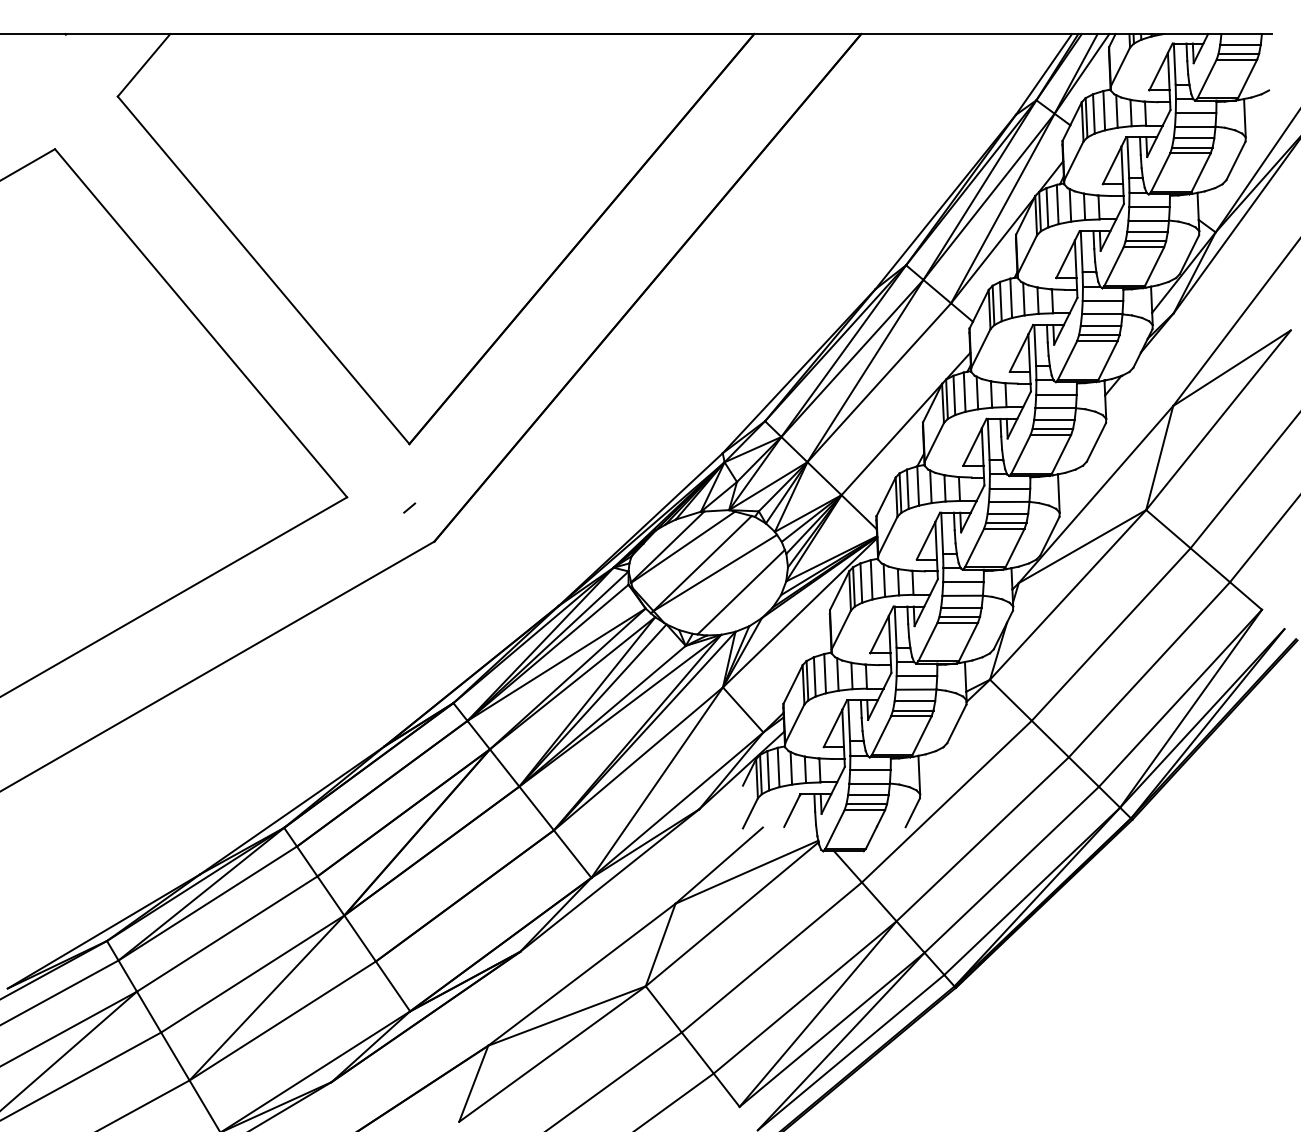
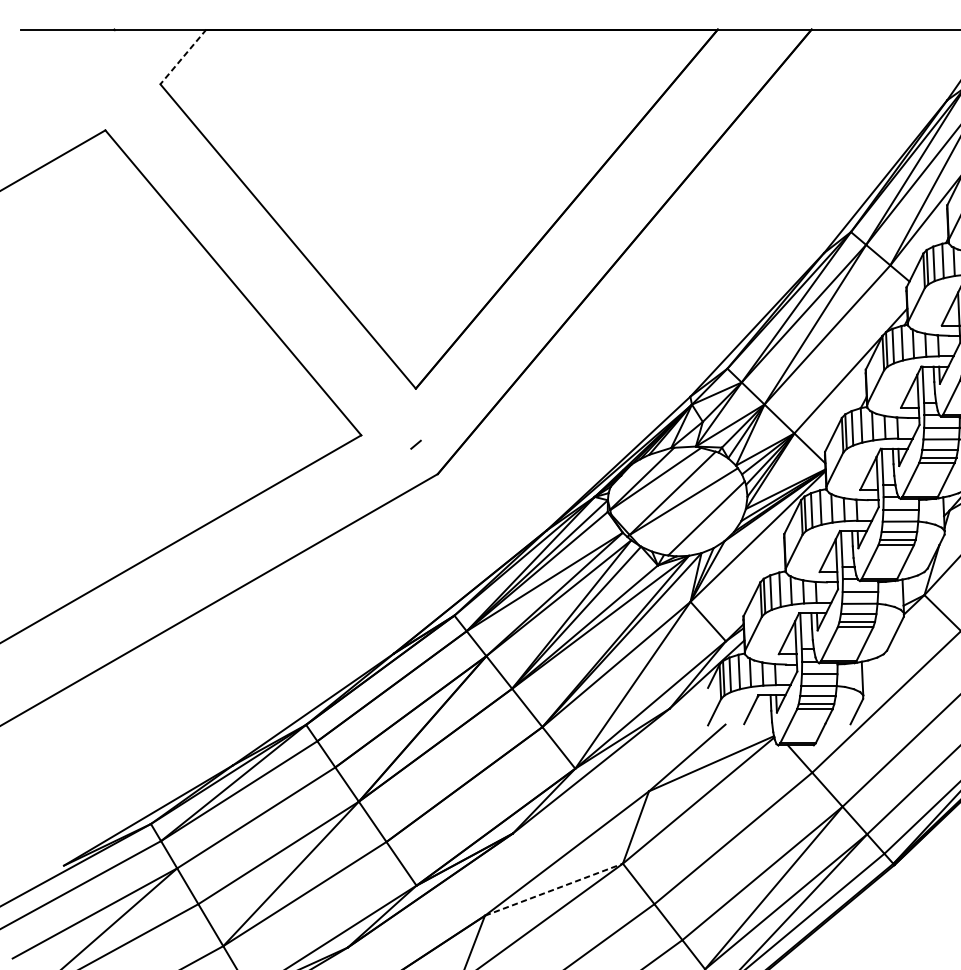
line: (144, 65) -> (183, 57), solid -> dashed
line: (567, 1015) -> (554, 889), solid -> dashed

